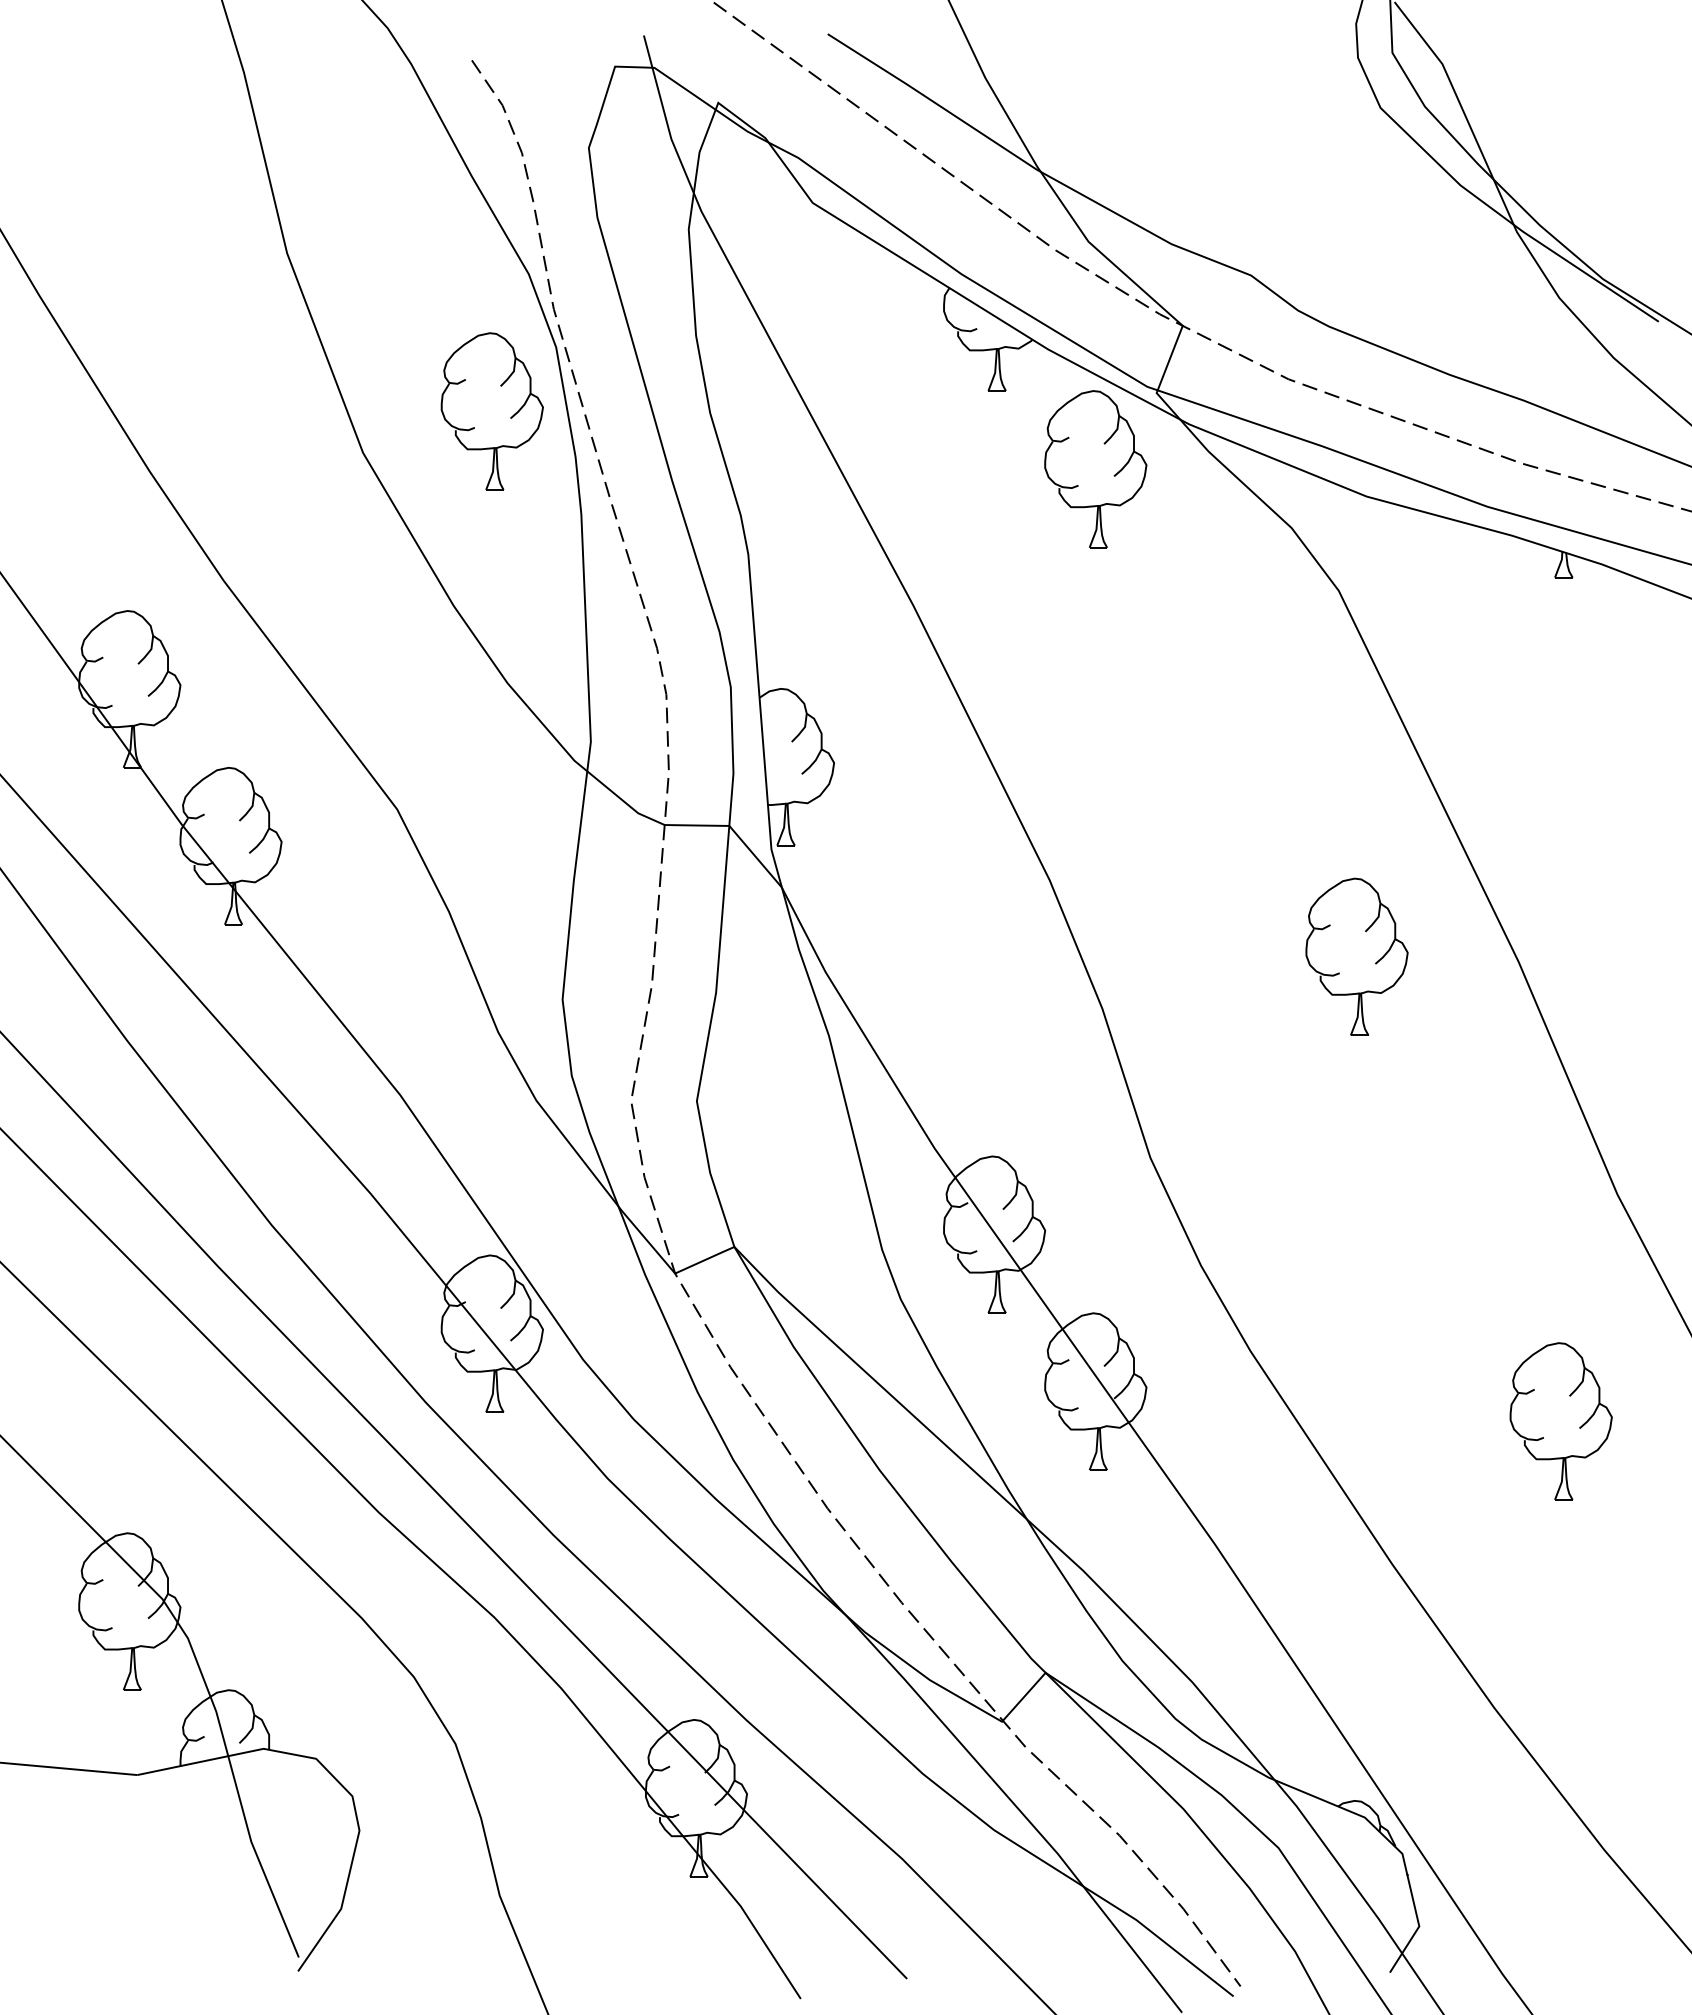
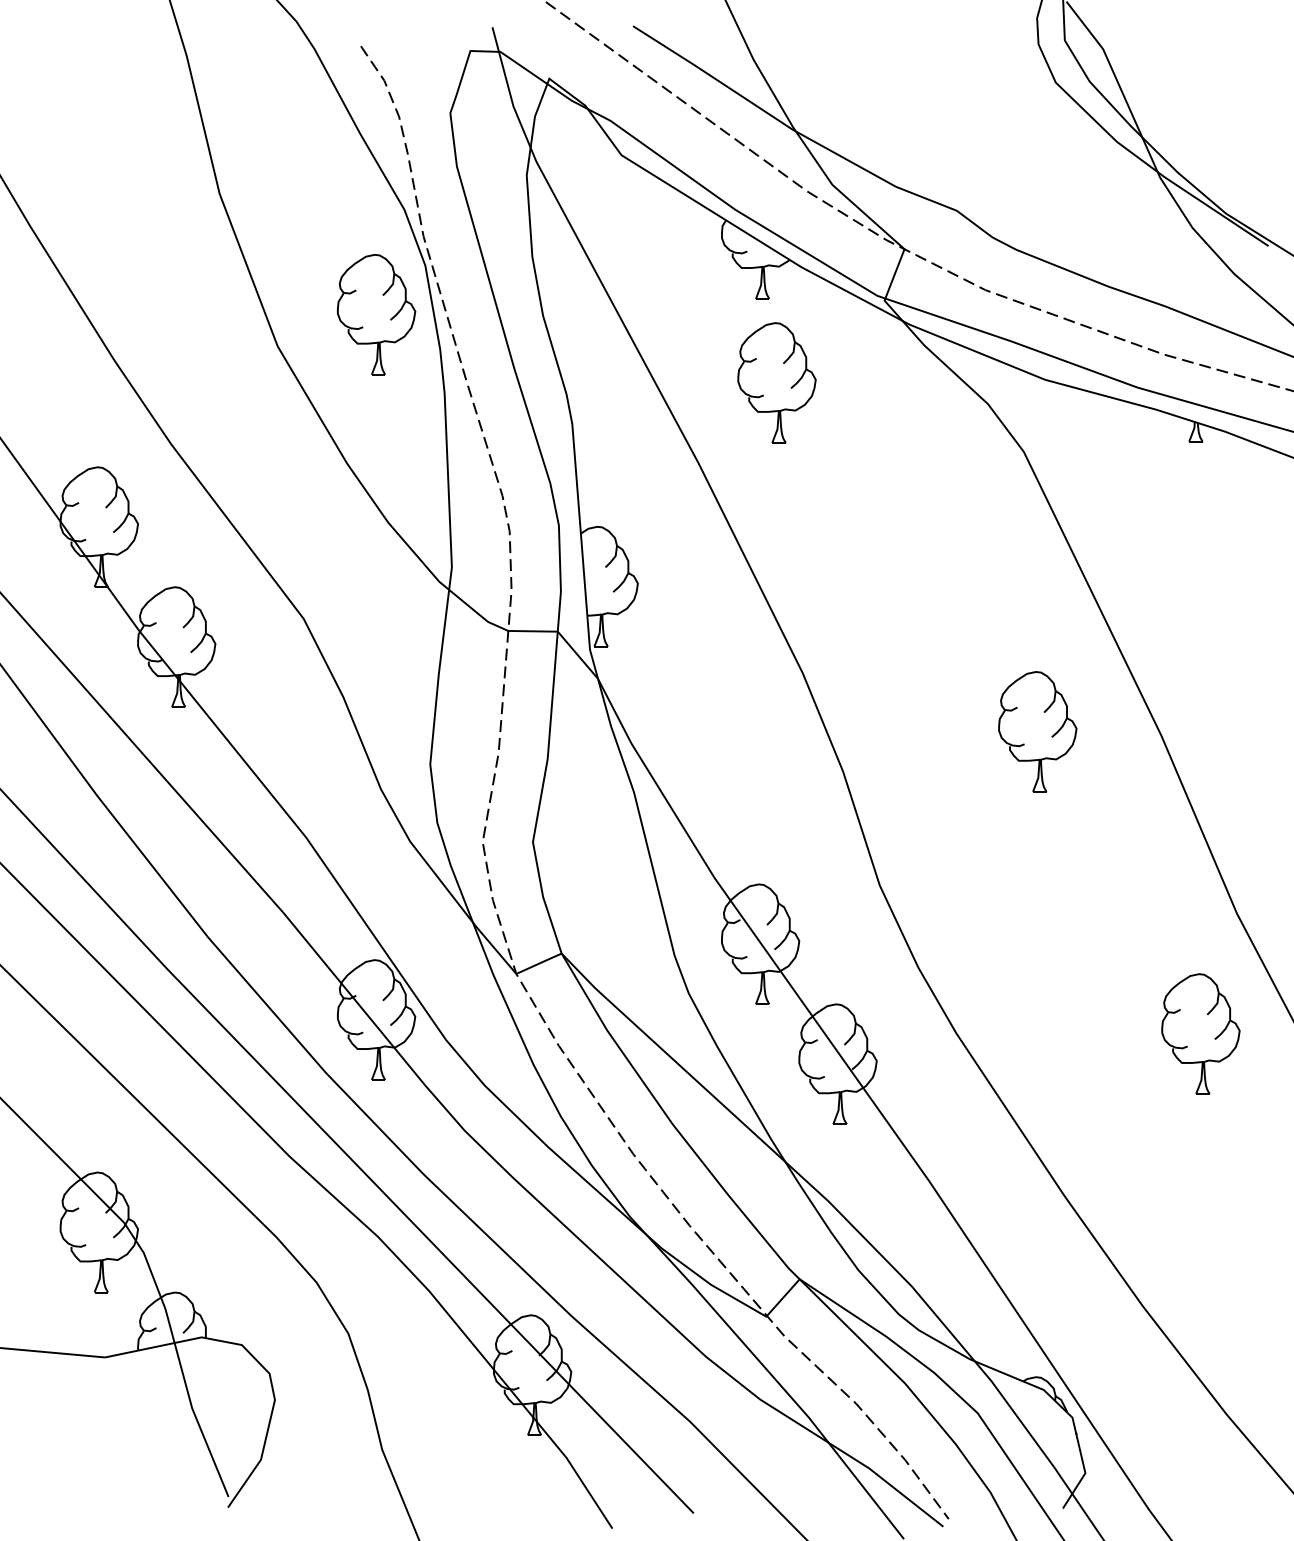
part: (1095, 468) -> (776, 382), moved
part: (1560, 1420) -> (1200, 1033), moved

